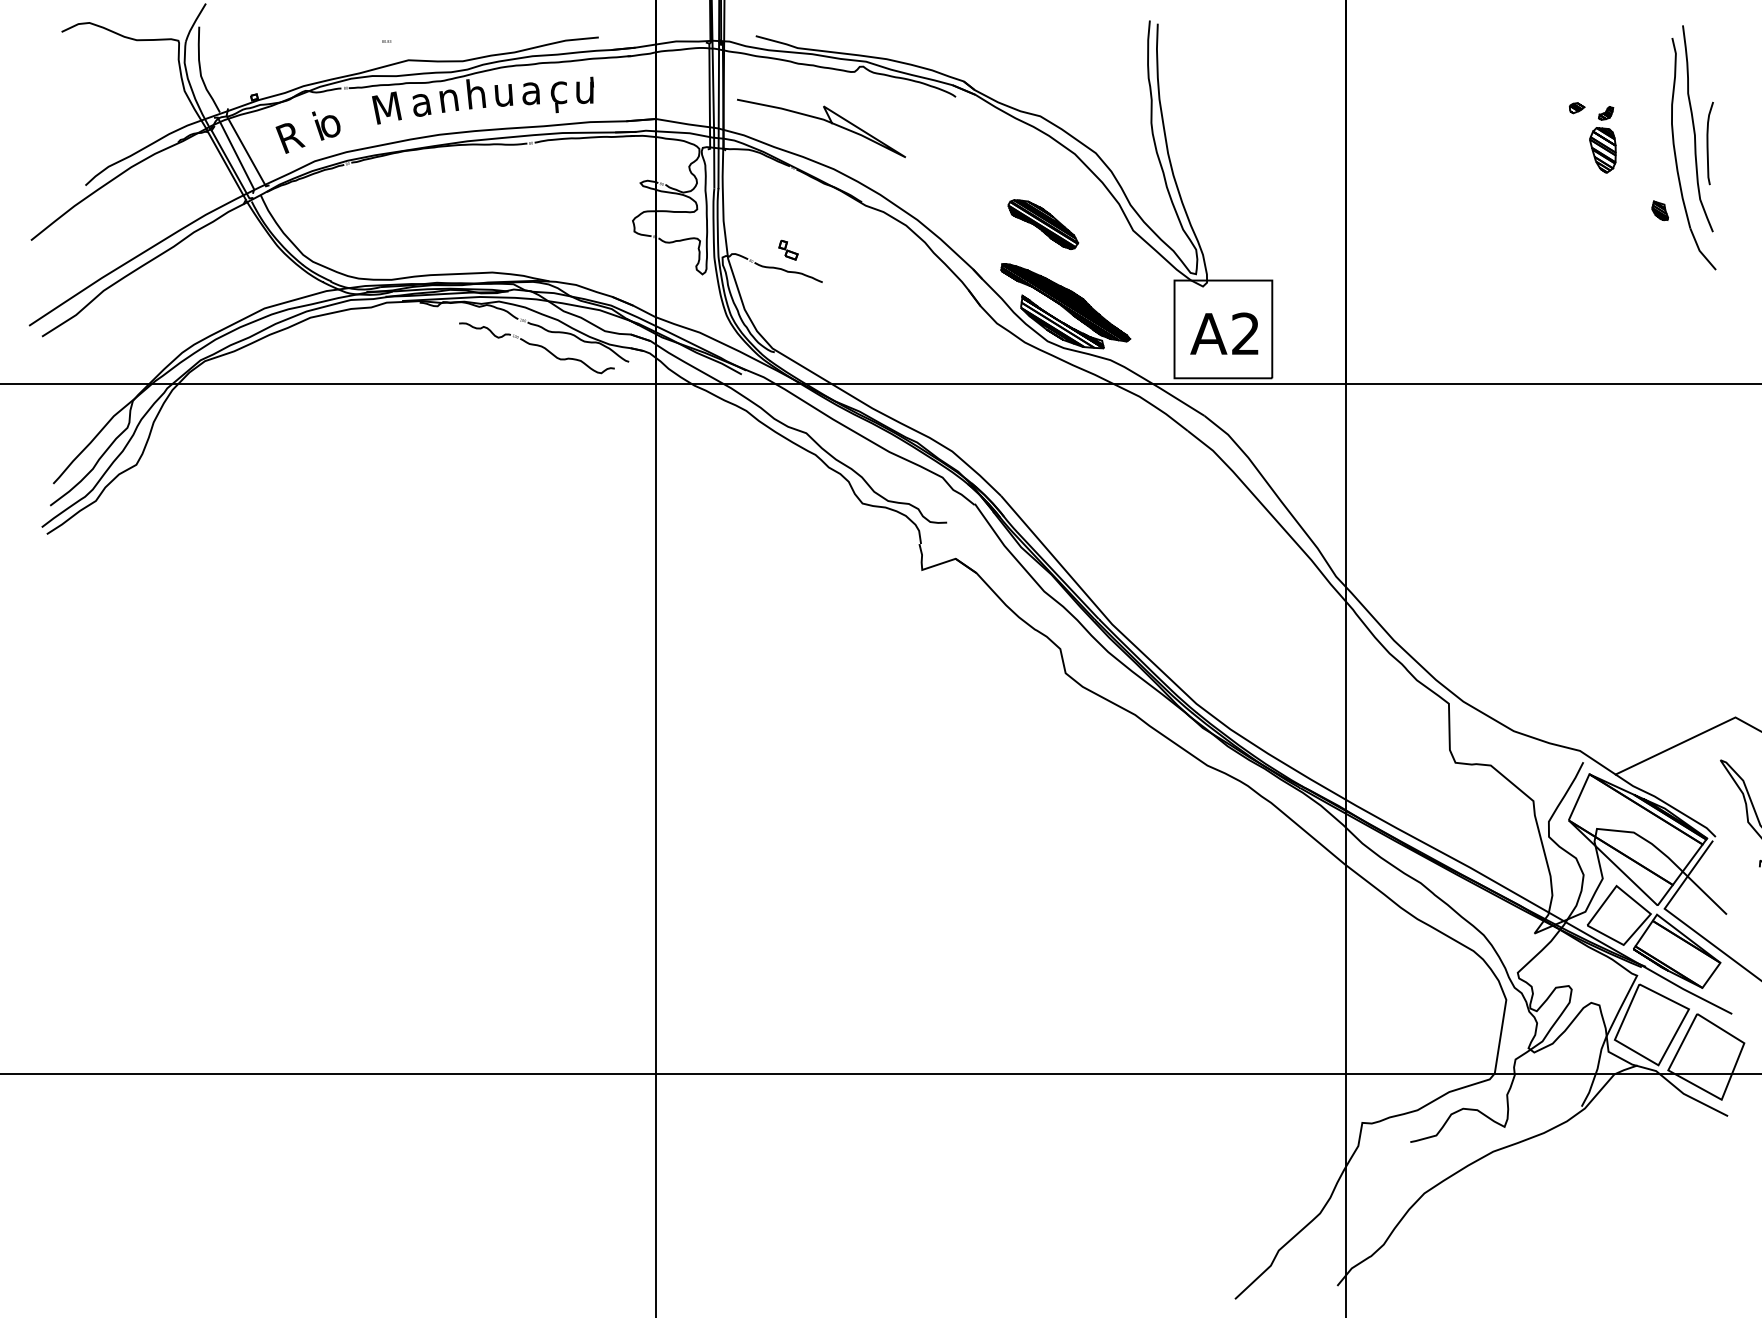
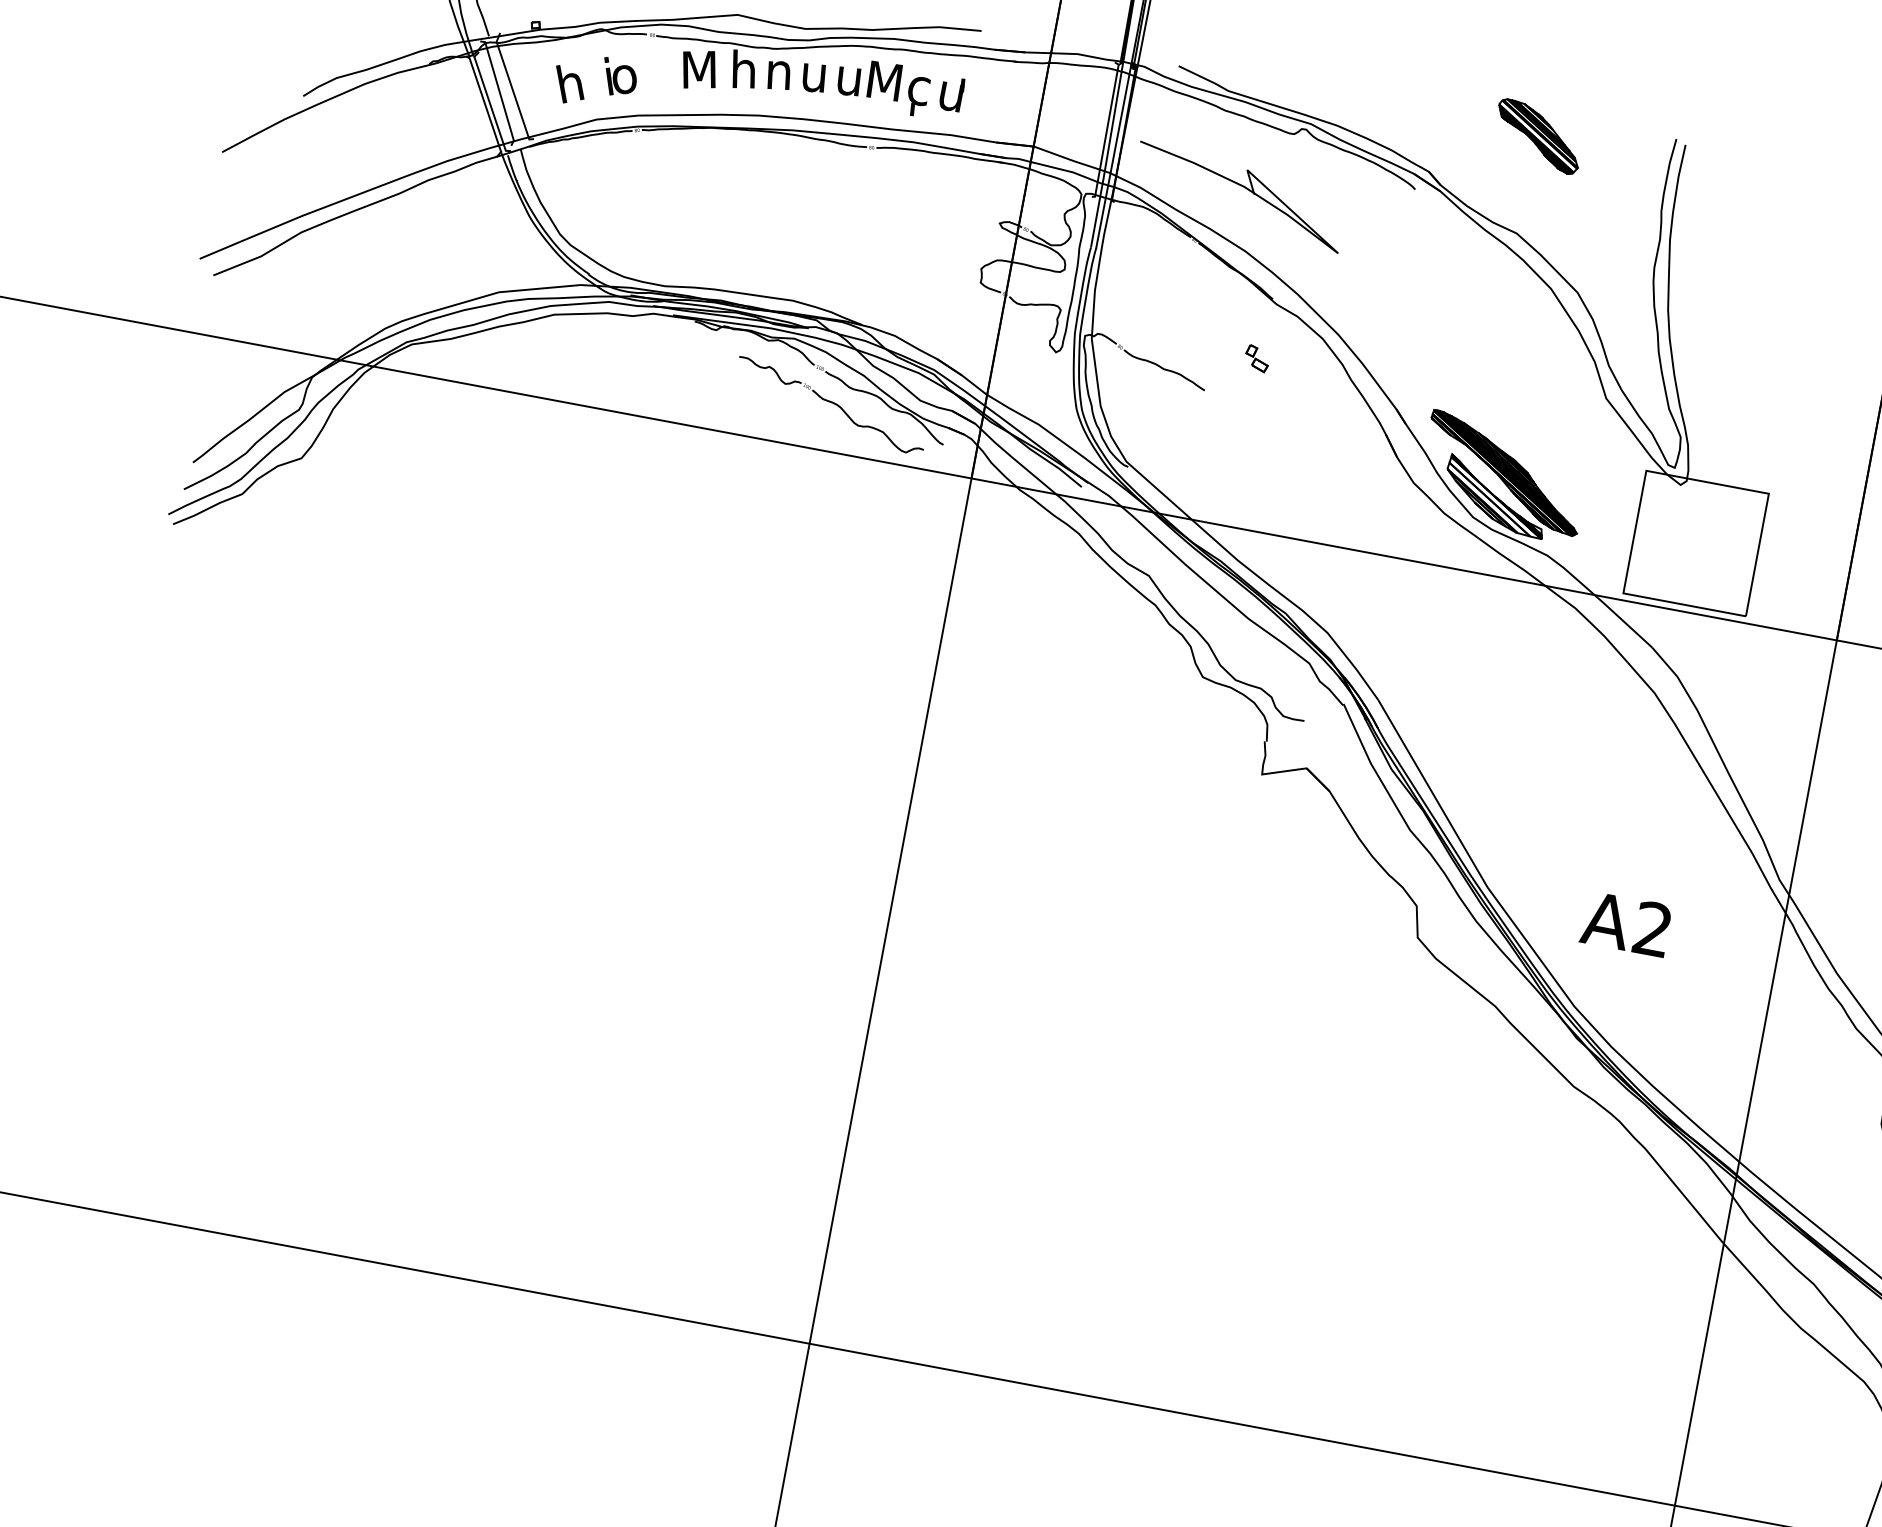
text: (531, 90) -> (884, 81), a -> M
text: (476, 94) -> (814, 73), h -> u
text: (420, 102) -> (742, 70), a -> h
text: (290, 138) -> (571, 85), R -> h
part: (1043, 224) -> (1538, 136), moved
part: (788, 249) -> (1257, 357), moved
text: (1224, 333) -> (1626, 923), moved

